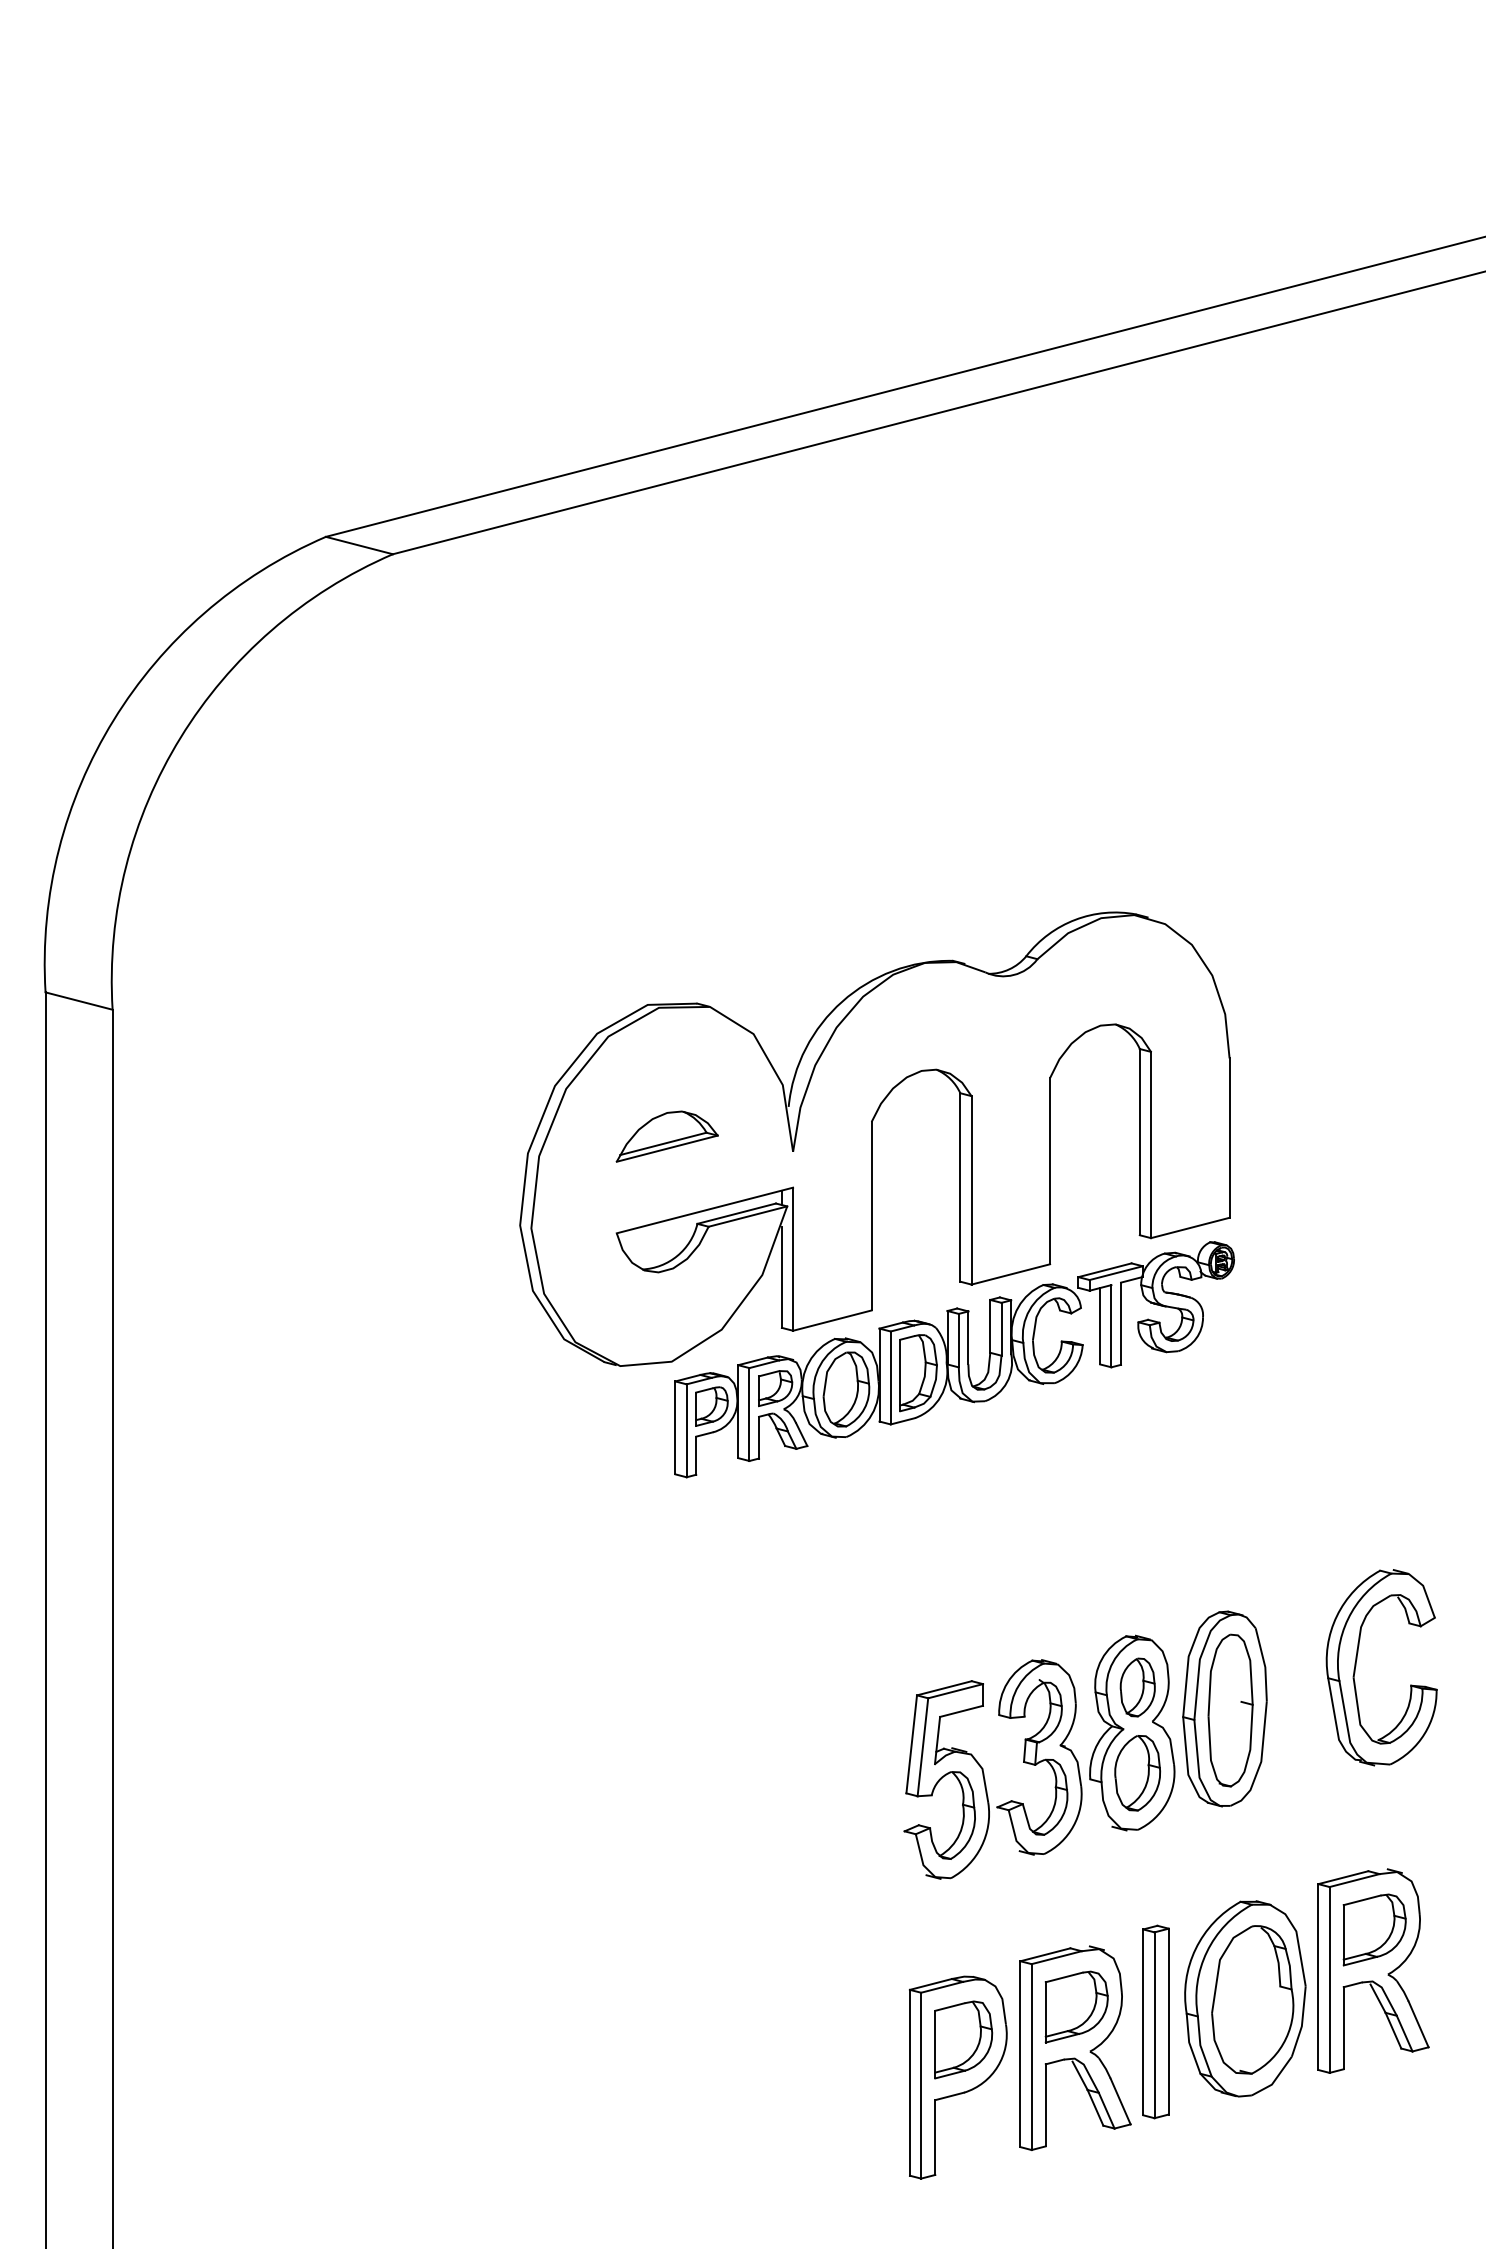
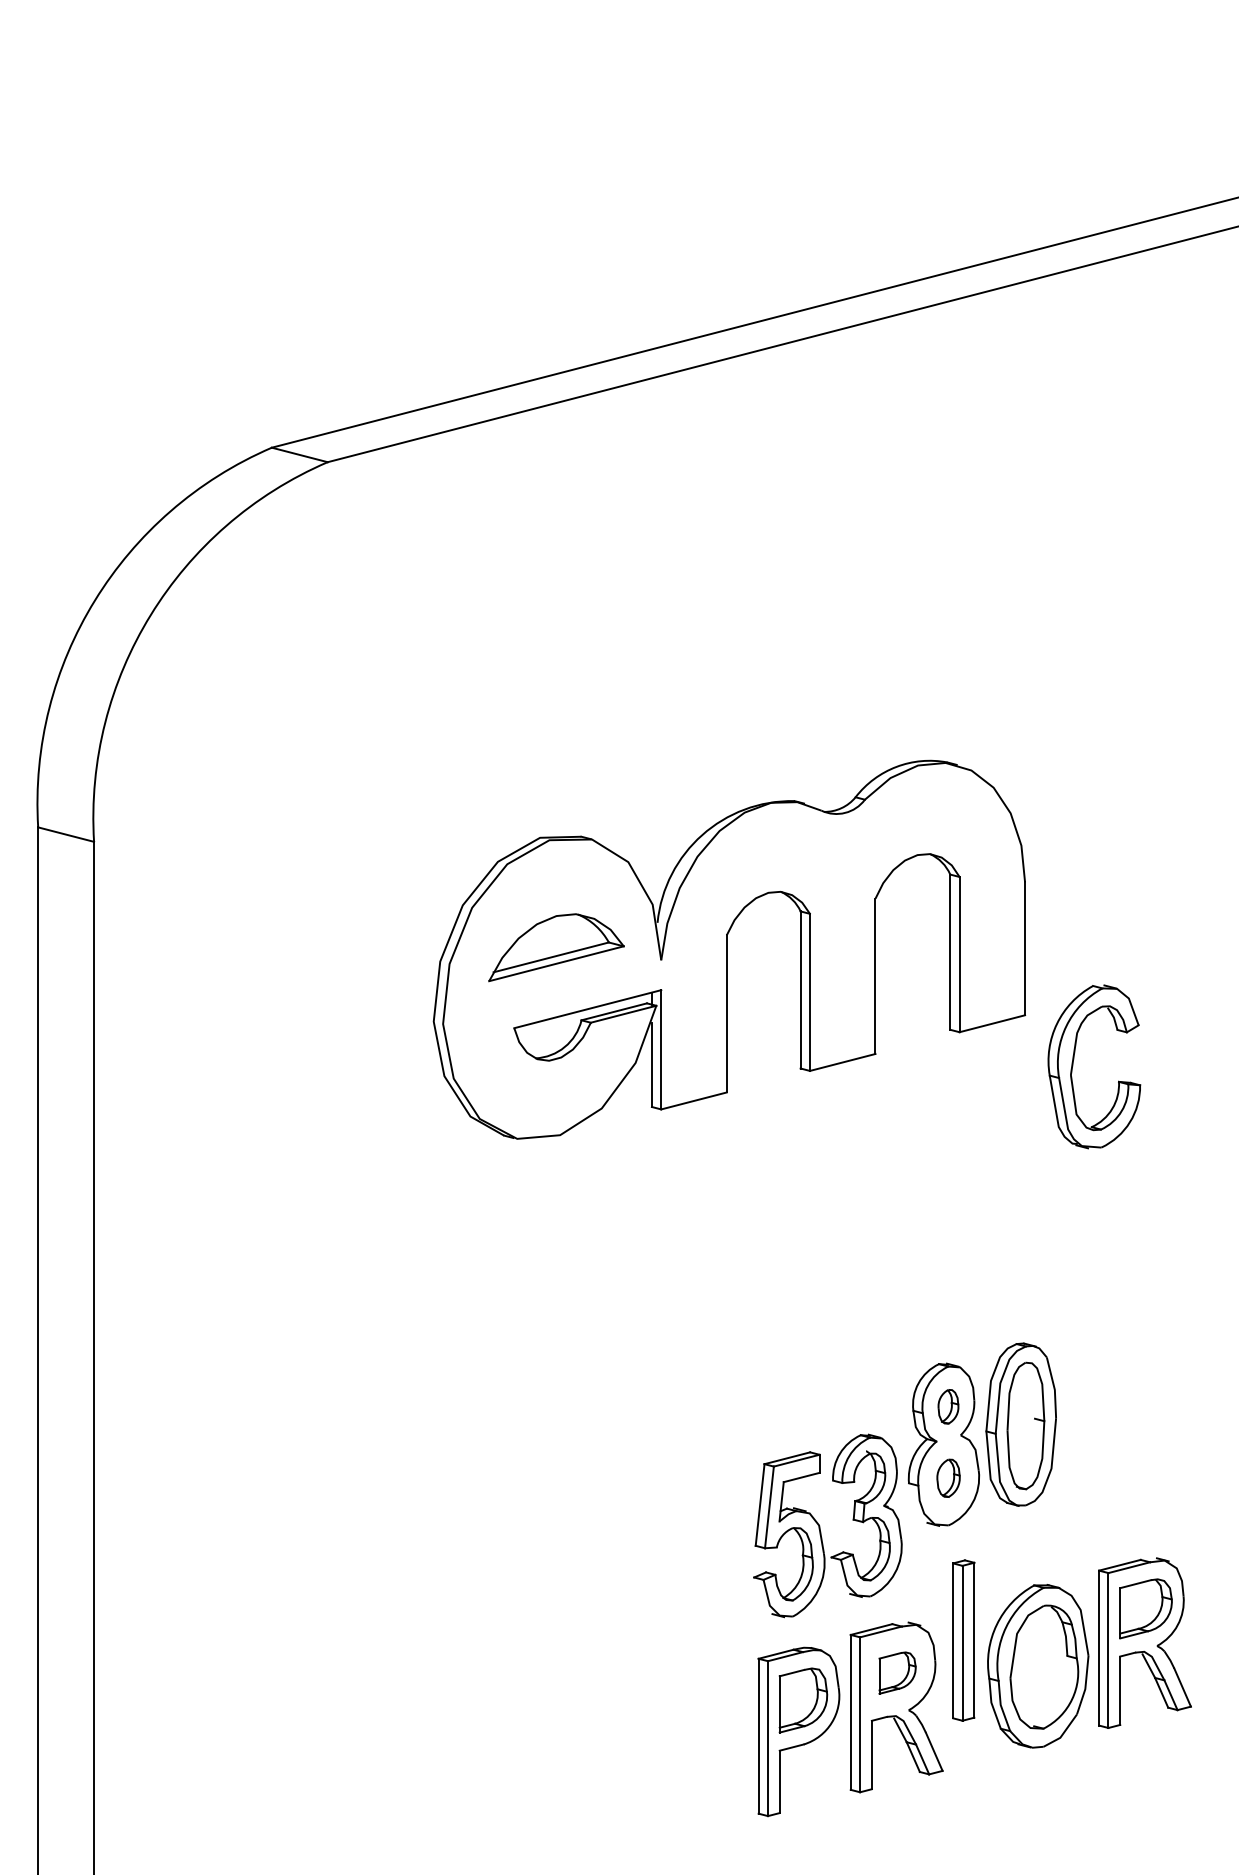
part: (666, 1136) -> (555, 947), size x1.6
part: (954, 1359) -> (795, 1133), removed
part: (1356, 1666) -> (1073, 1065), moved
part: (1137, 1687) -> (948, 1406), size x0.7
part: (984, 1773) -> (820, 1529), moved
part: (1137, 1773) -> (948, 1478), size x0.6
part: (1076, 2006) -> (897, 1672), size x0.7
part: (1155, 2021) -> (963, 1640), moved

